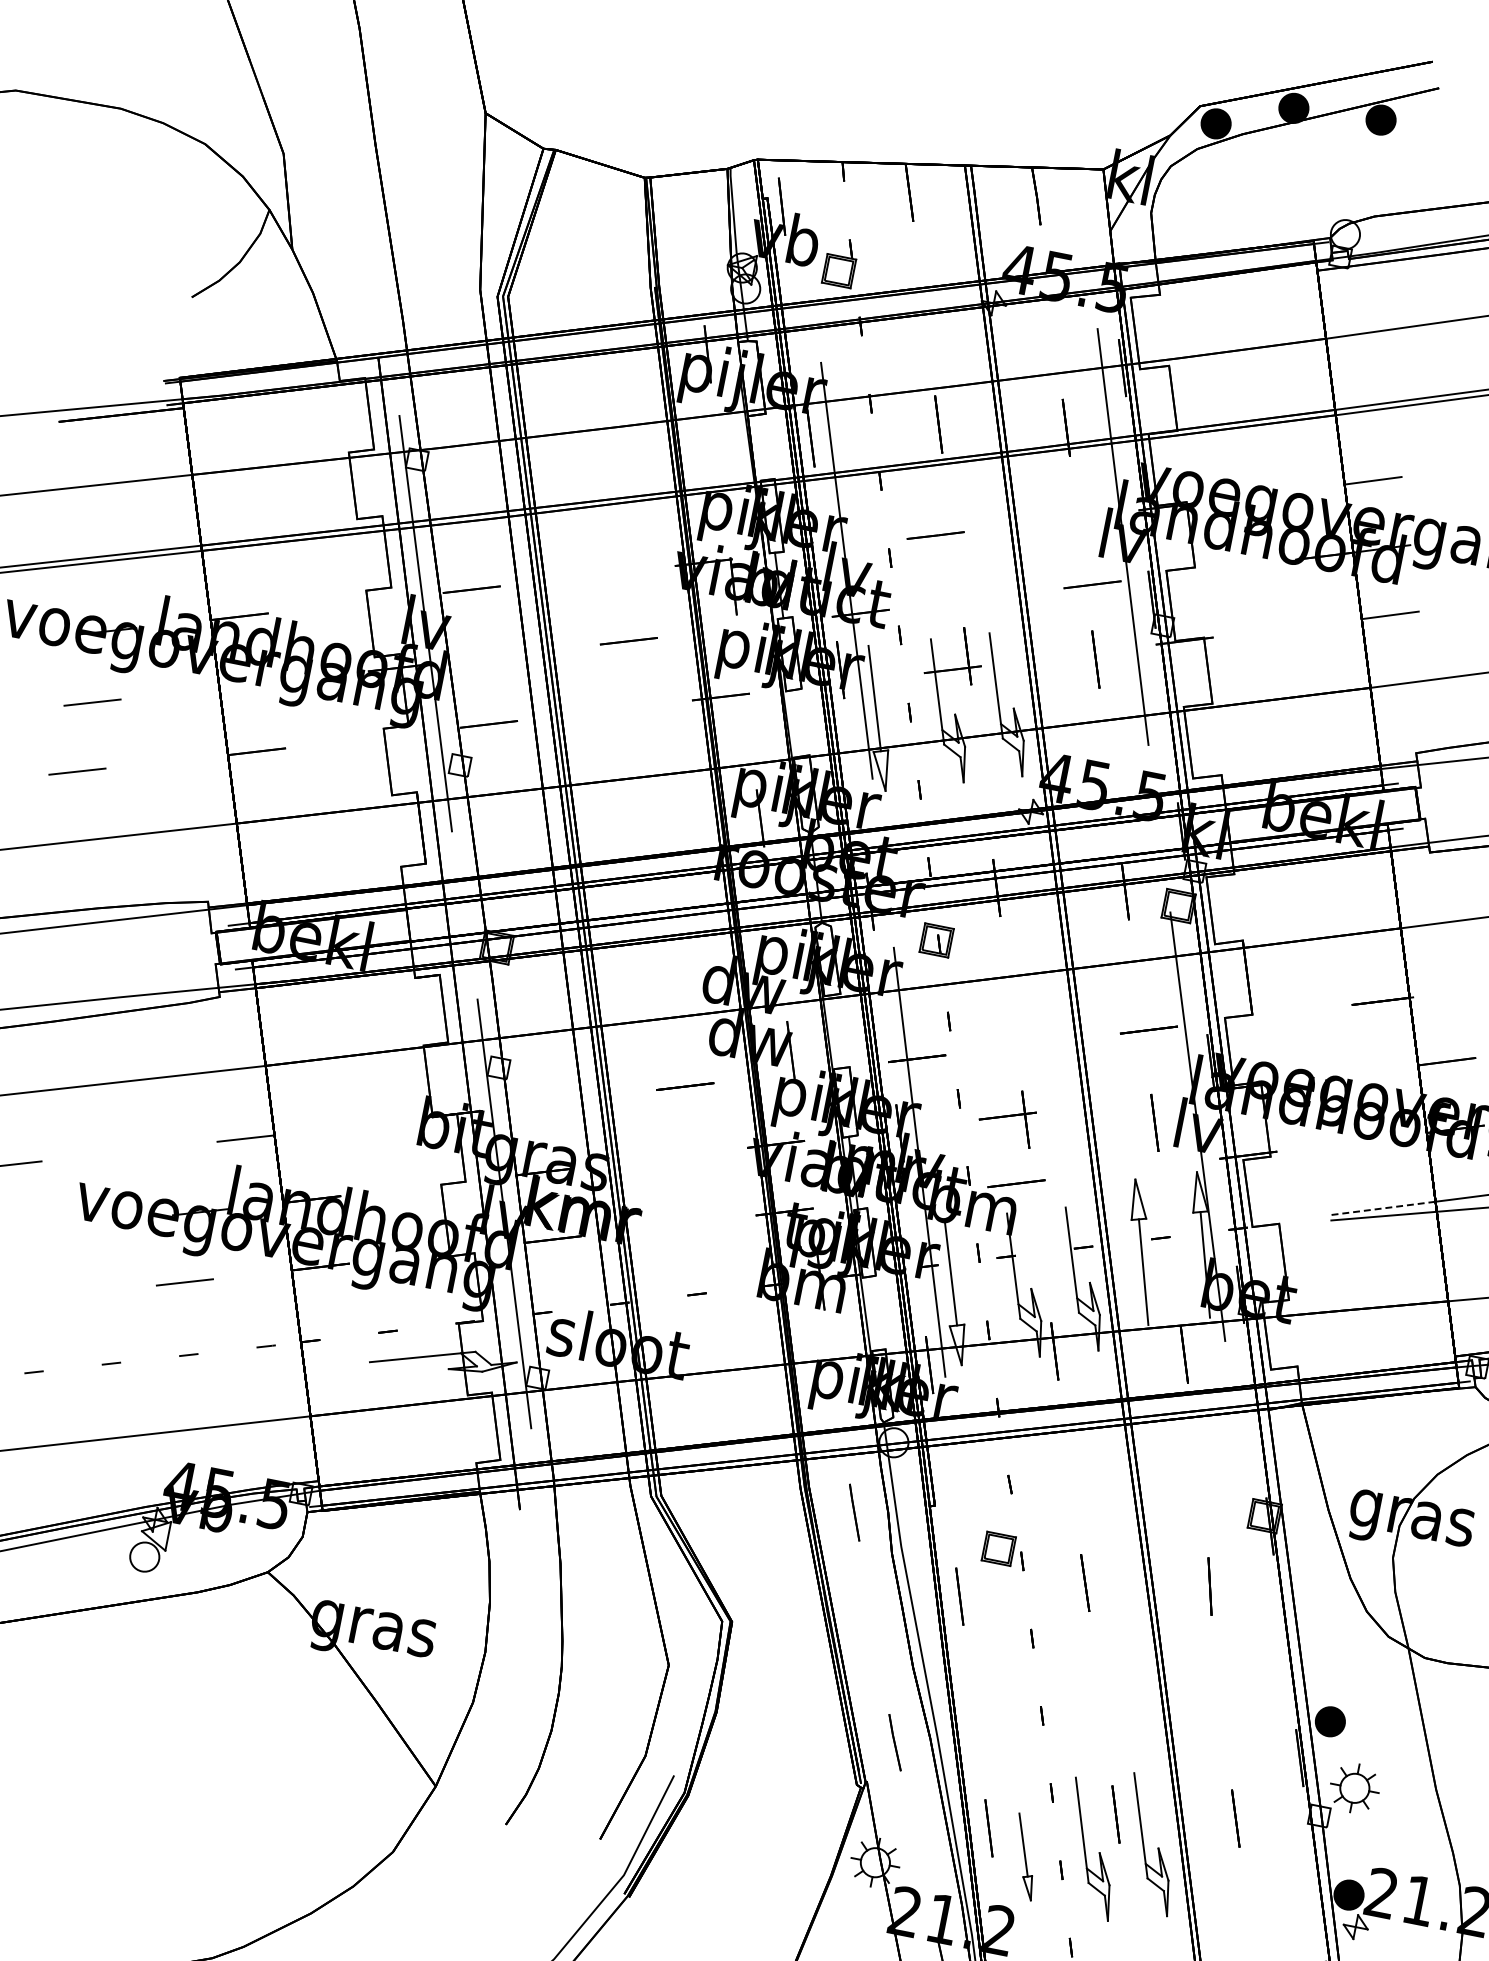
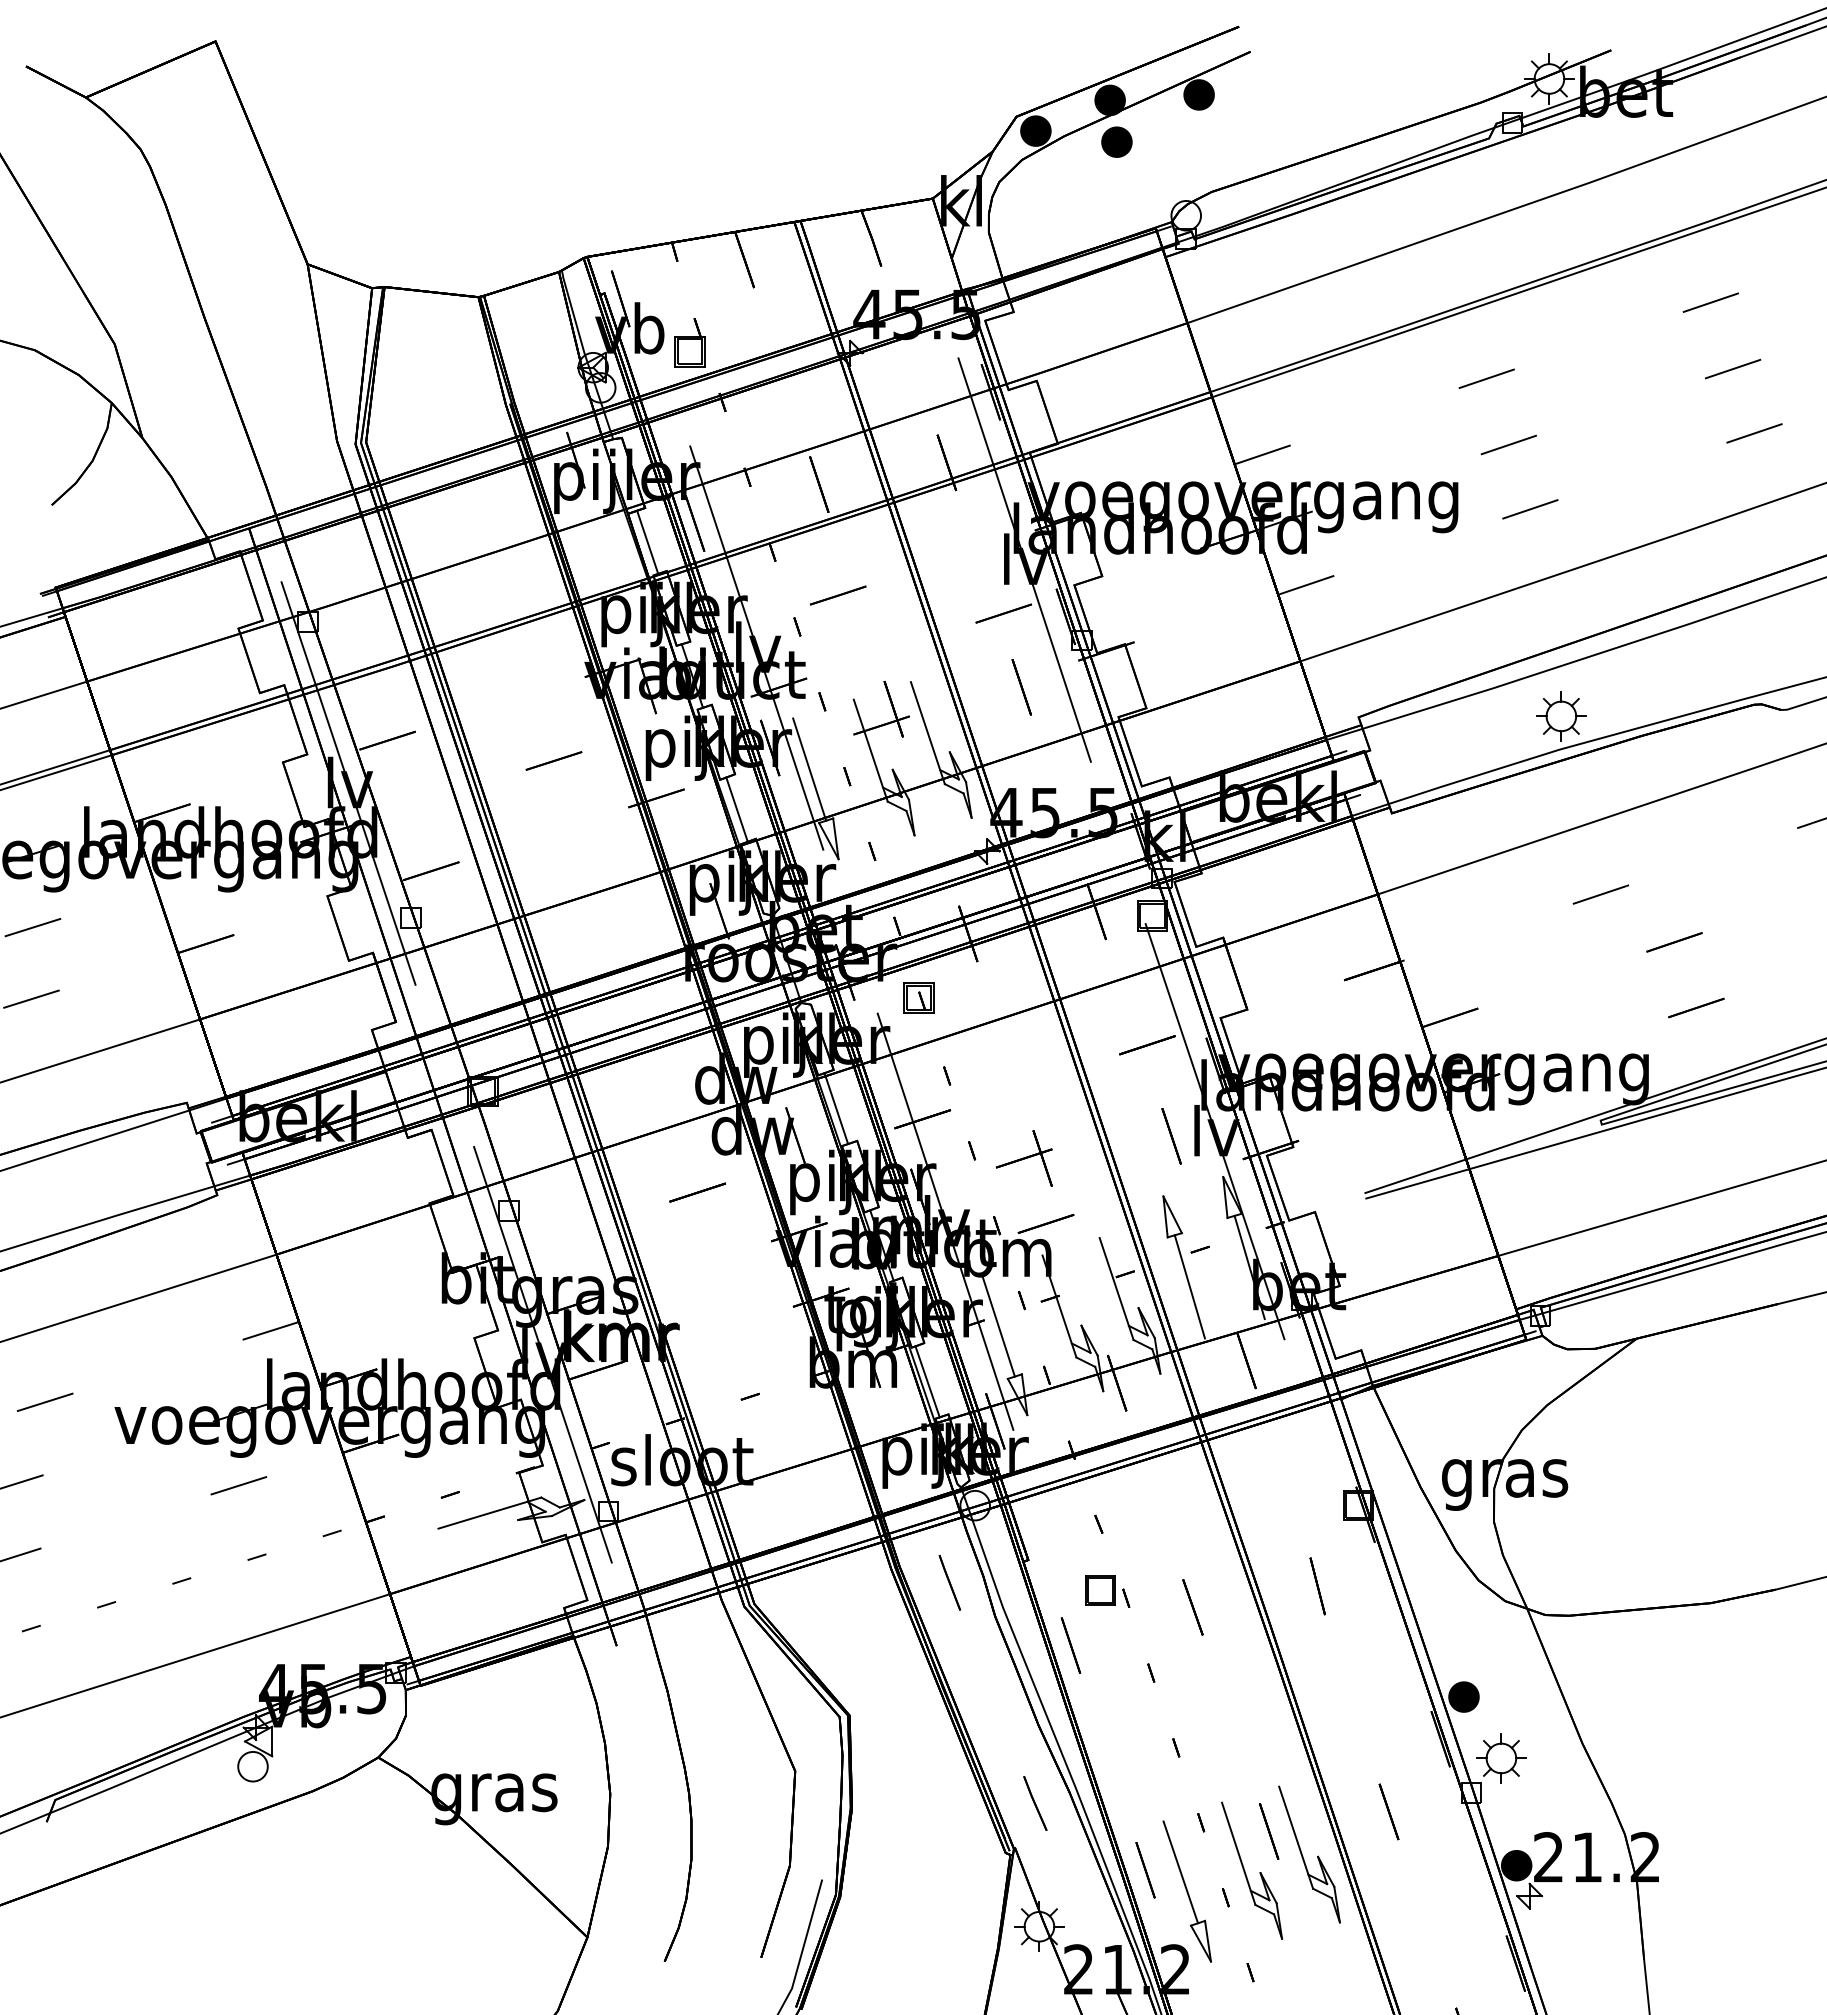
part: (1292, 149) -> (1116, 141), added
line: (761, 446) -> (647, 541), added
line: (796, 723) -> (736, 809), added
line: (835, 1031) -> (836, 1108), added
line: (1384, 1208) -> (1416, 1176), dashed -> solid
line: (871, 1313) -> (927, 1381), added
part: (1024, 1856) -> (1186, 1891), size x1.67

